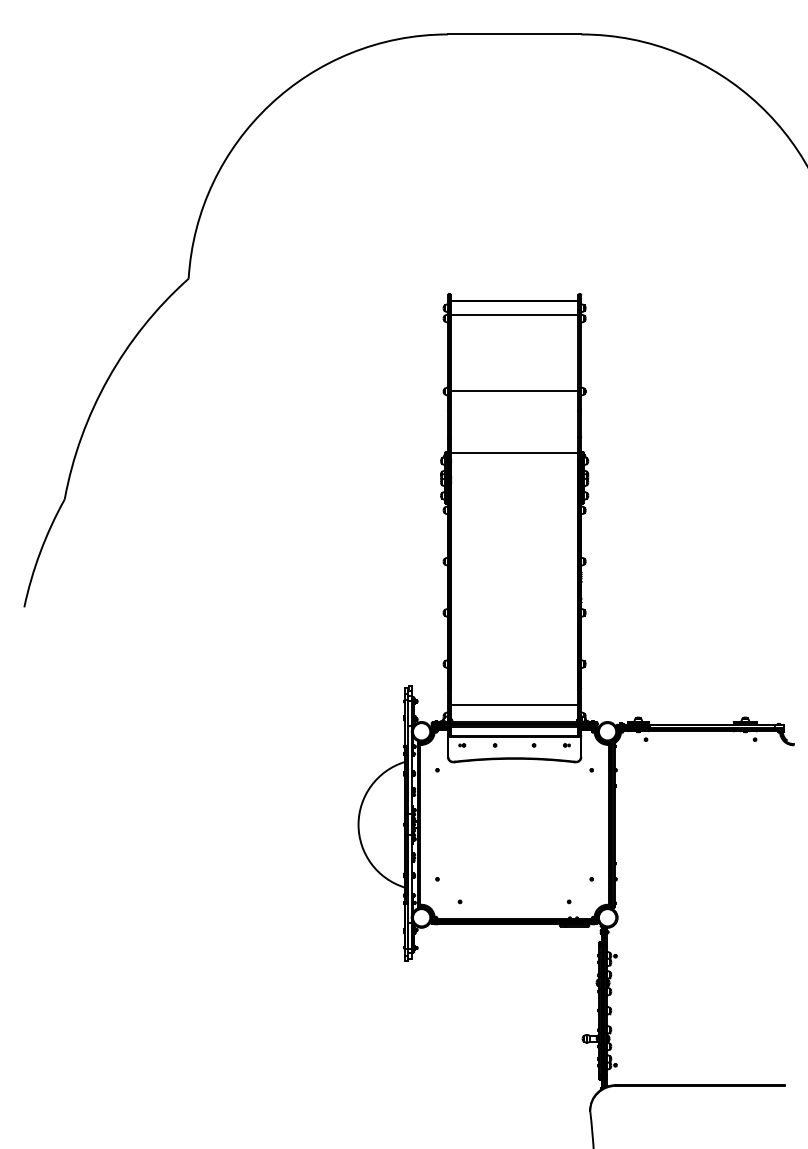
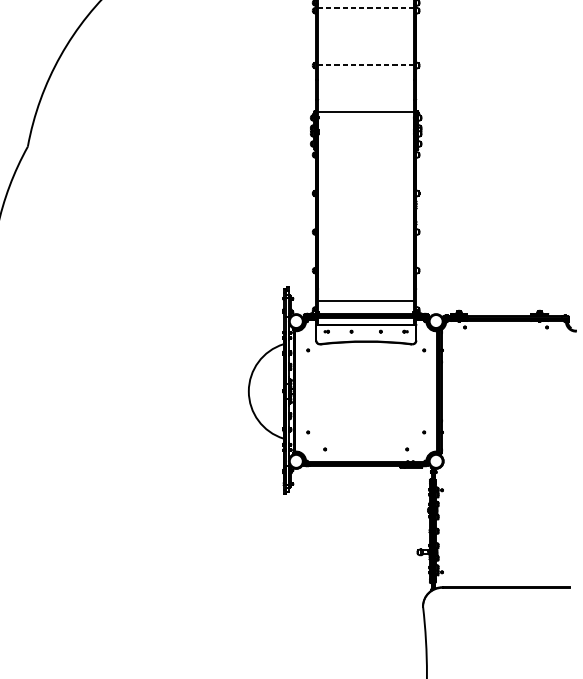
line: (514, 315) -> (366, 8), solid -> dashed
line: (514, 391) -> (366, 65), solid -> dashed

